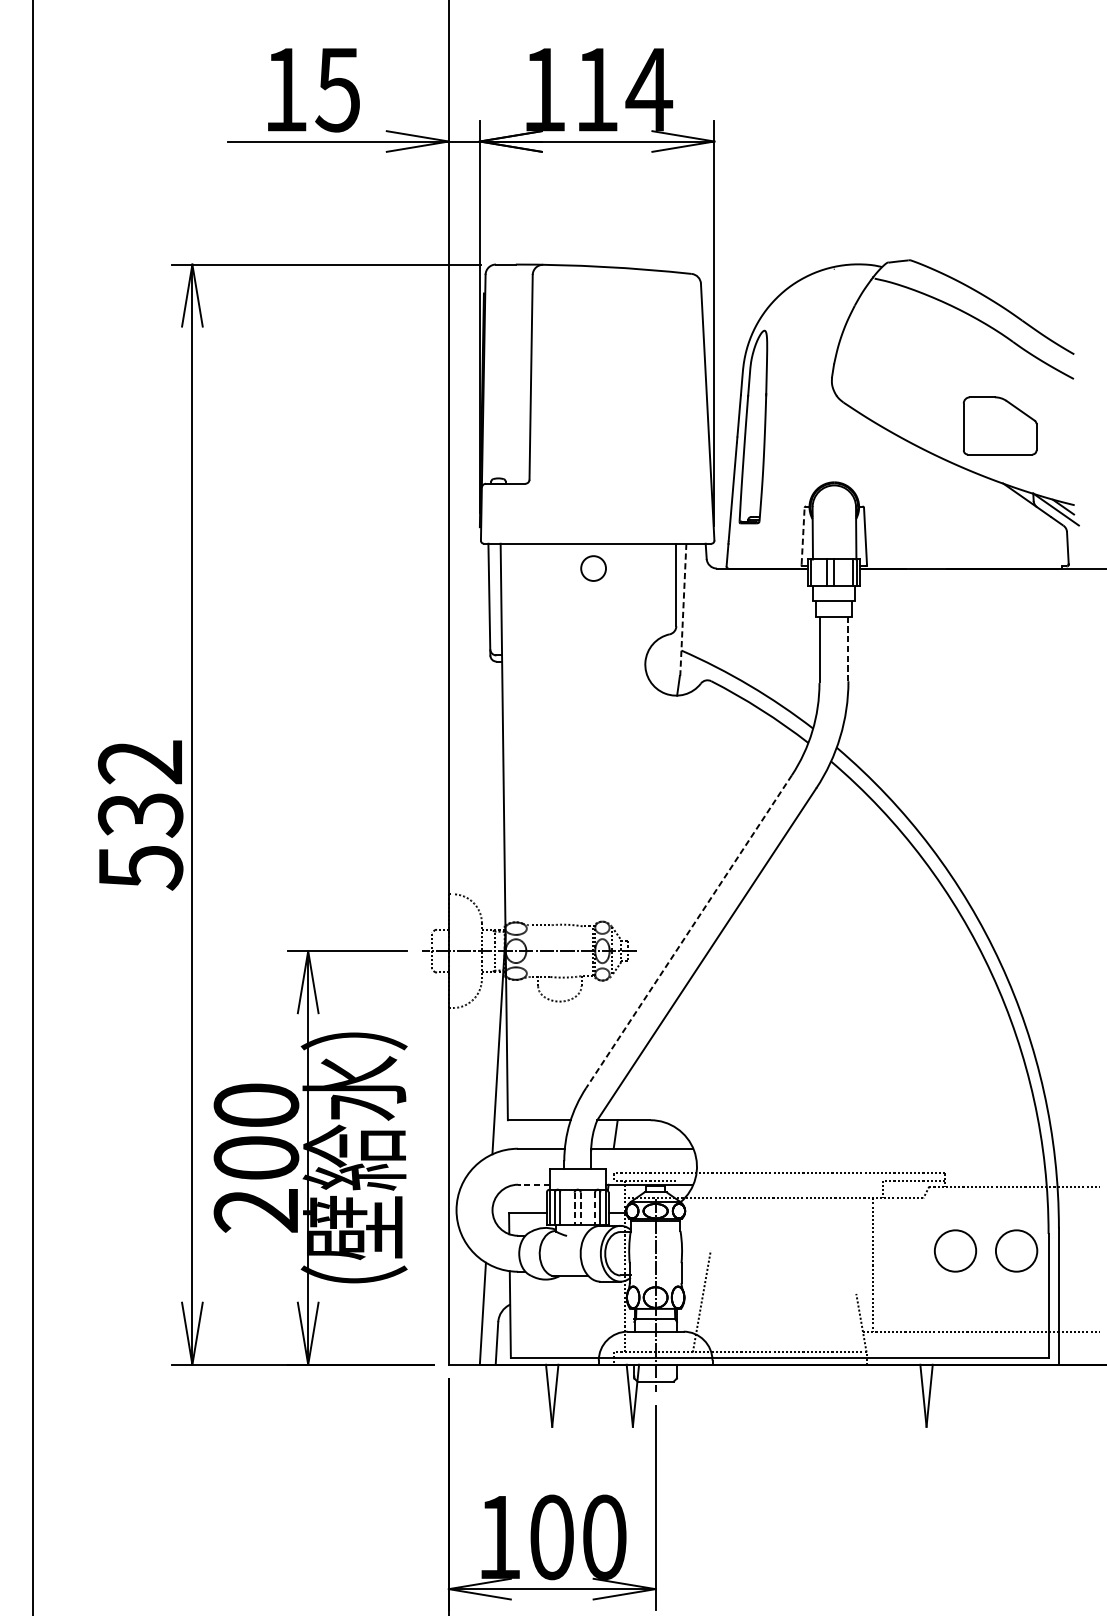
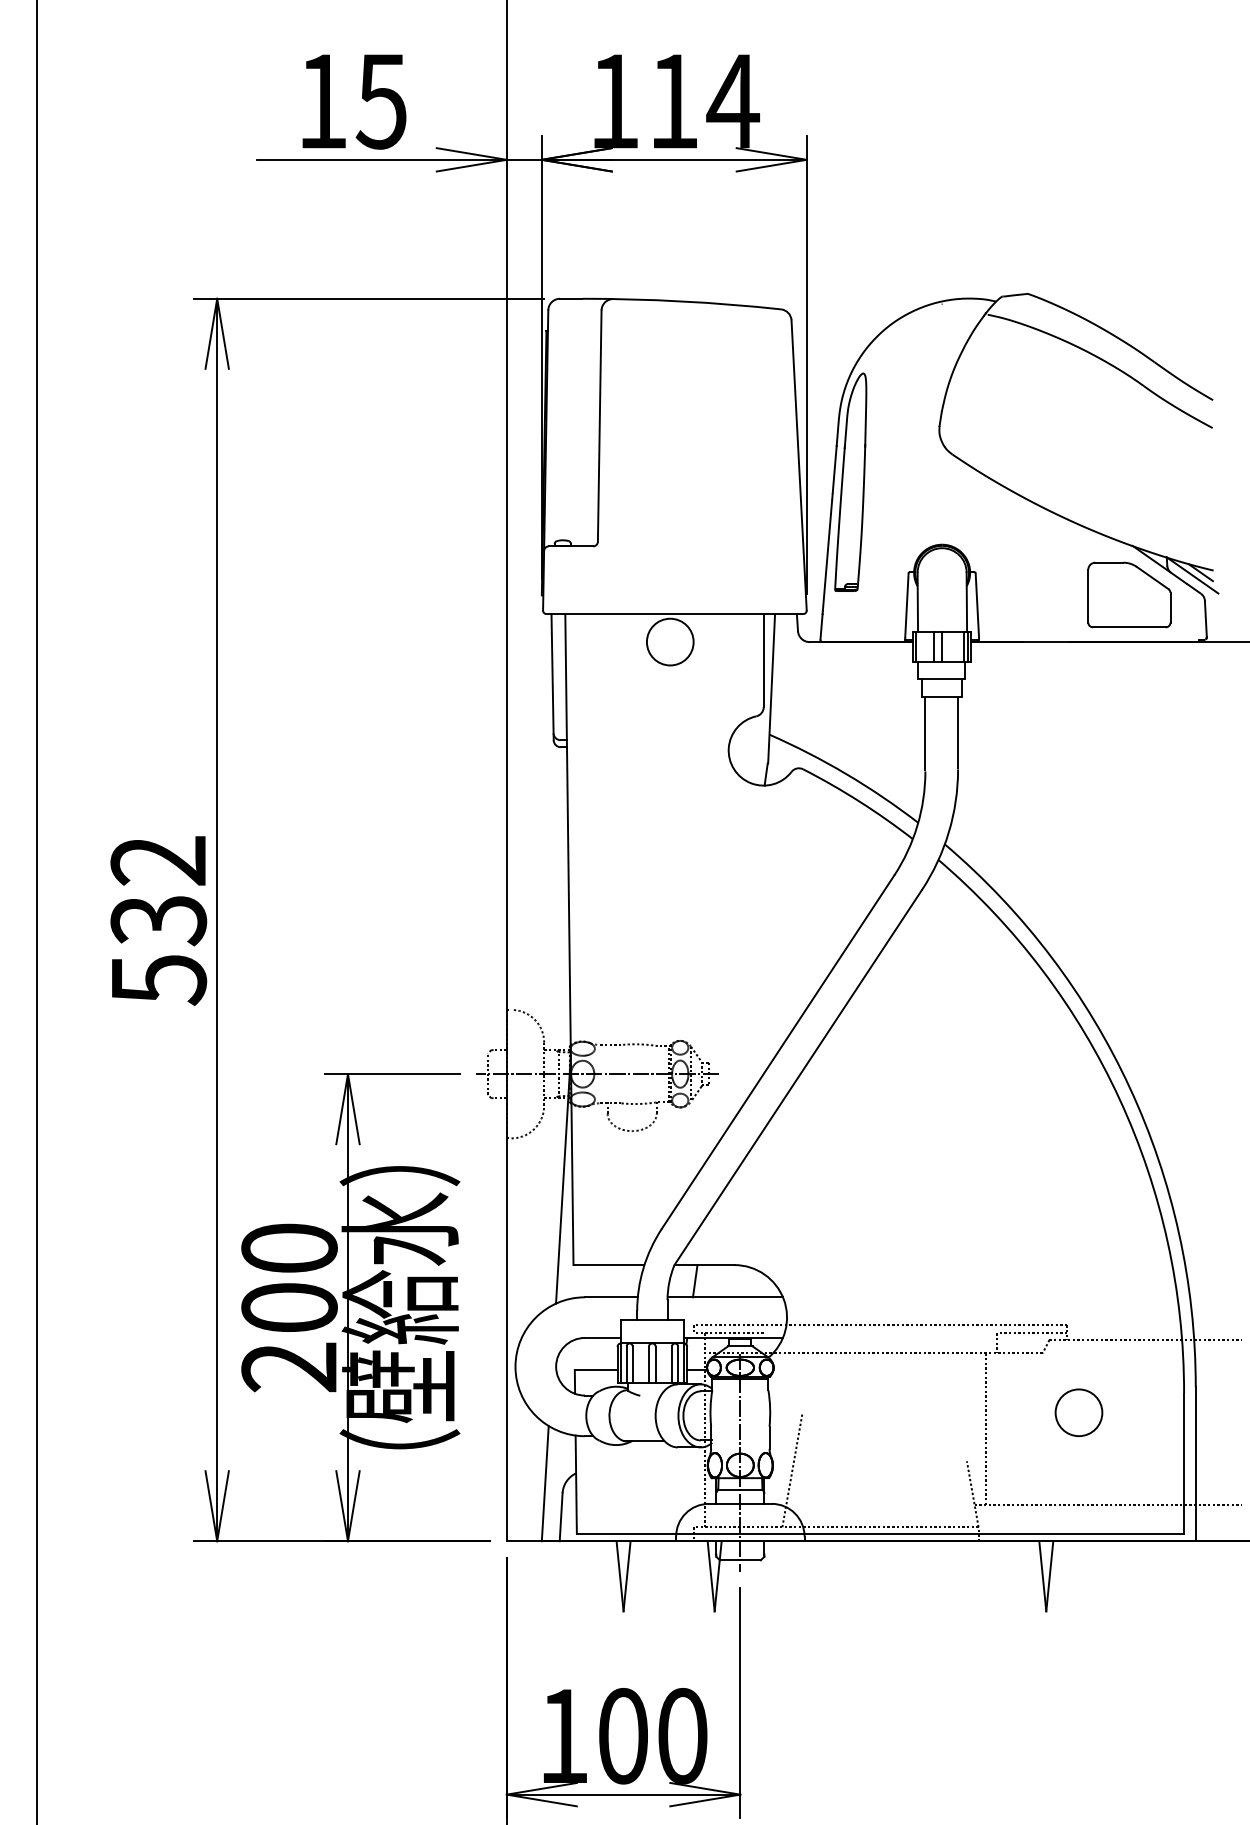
part: (1000, 425) -> (1129, 594), moved
line: (802, 536) -> (906, 605), dashed -> solid
circle: (592, 568) -> (669, 641), size x1.67
line: (683, 609) -> (771, 688), dashed -> solid
line: (848, 648) -> (958, 732), dashed -> solid
line: (688, 931) -> (777, 1052), dashed -> solid
line: (533, 1184) -> (602, 1337), dashed -> solid
line: (574, 1209) -> (648, 1365), dashed -> solid
line: (580, 1209) -> (655, 1365), dashed -> solid
line: (595, 1209) -> (672, 1365), dashed -> solid
circle: (1016, 1250) -> (1147, 1412), removed

